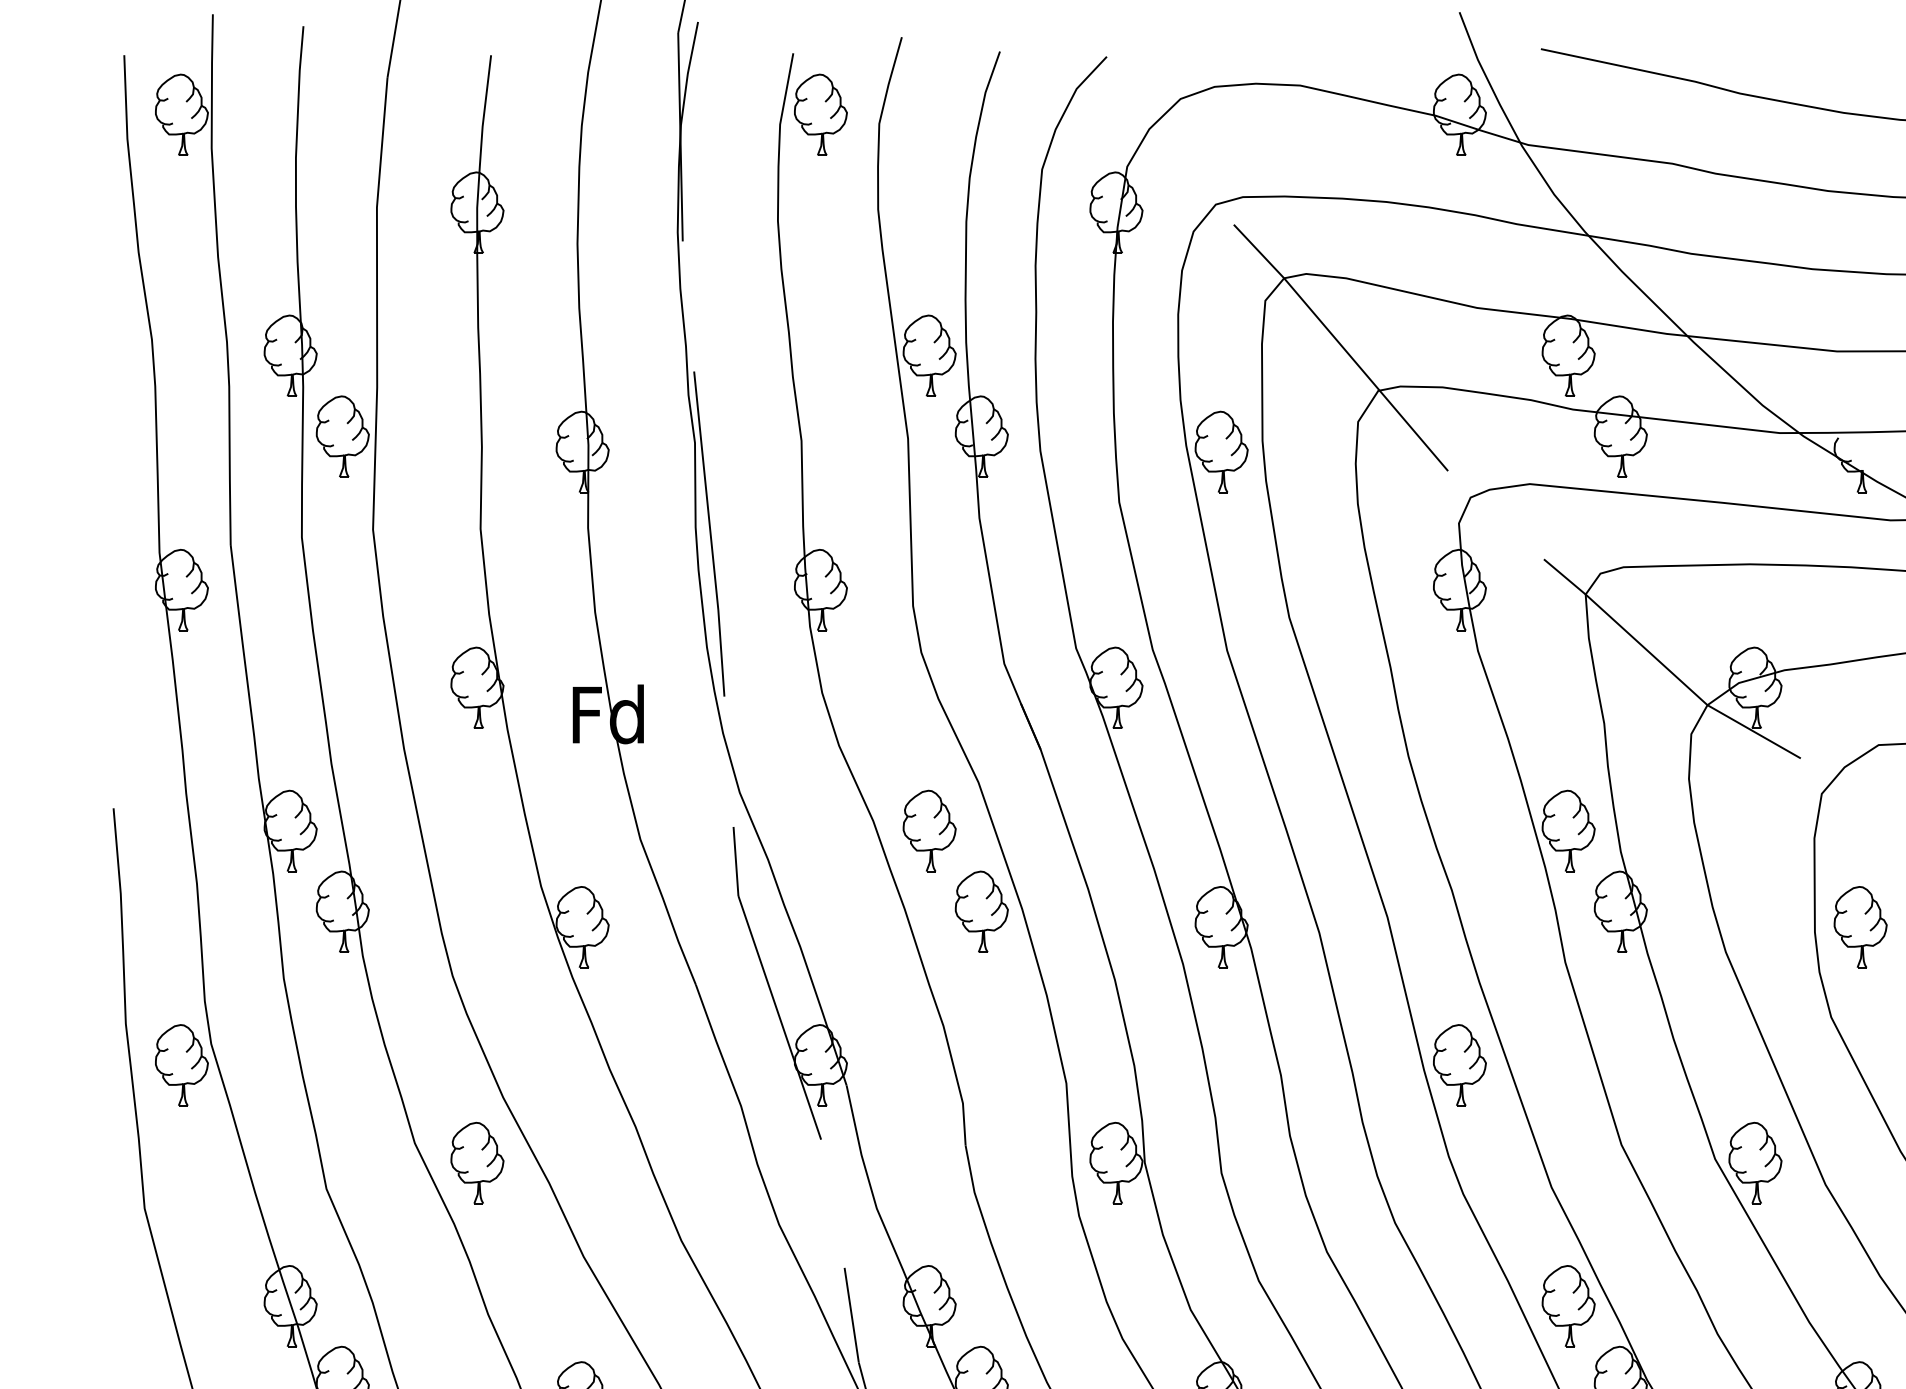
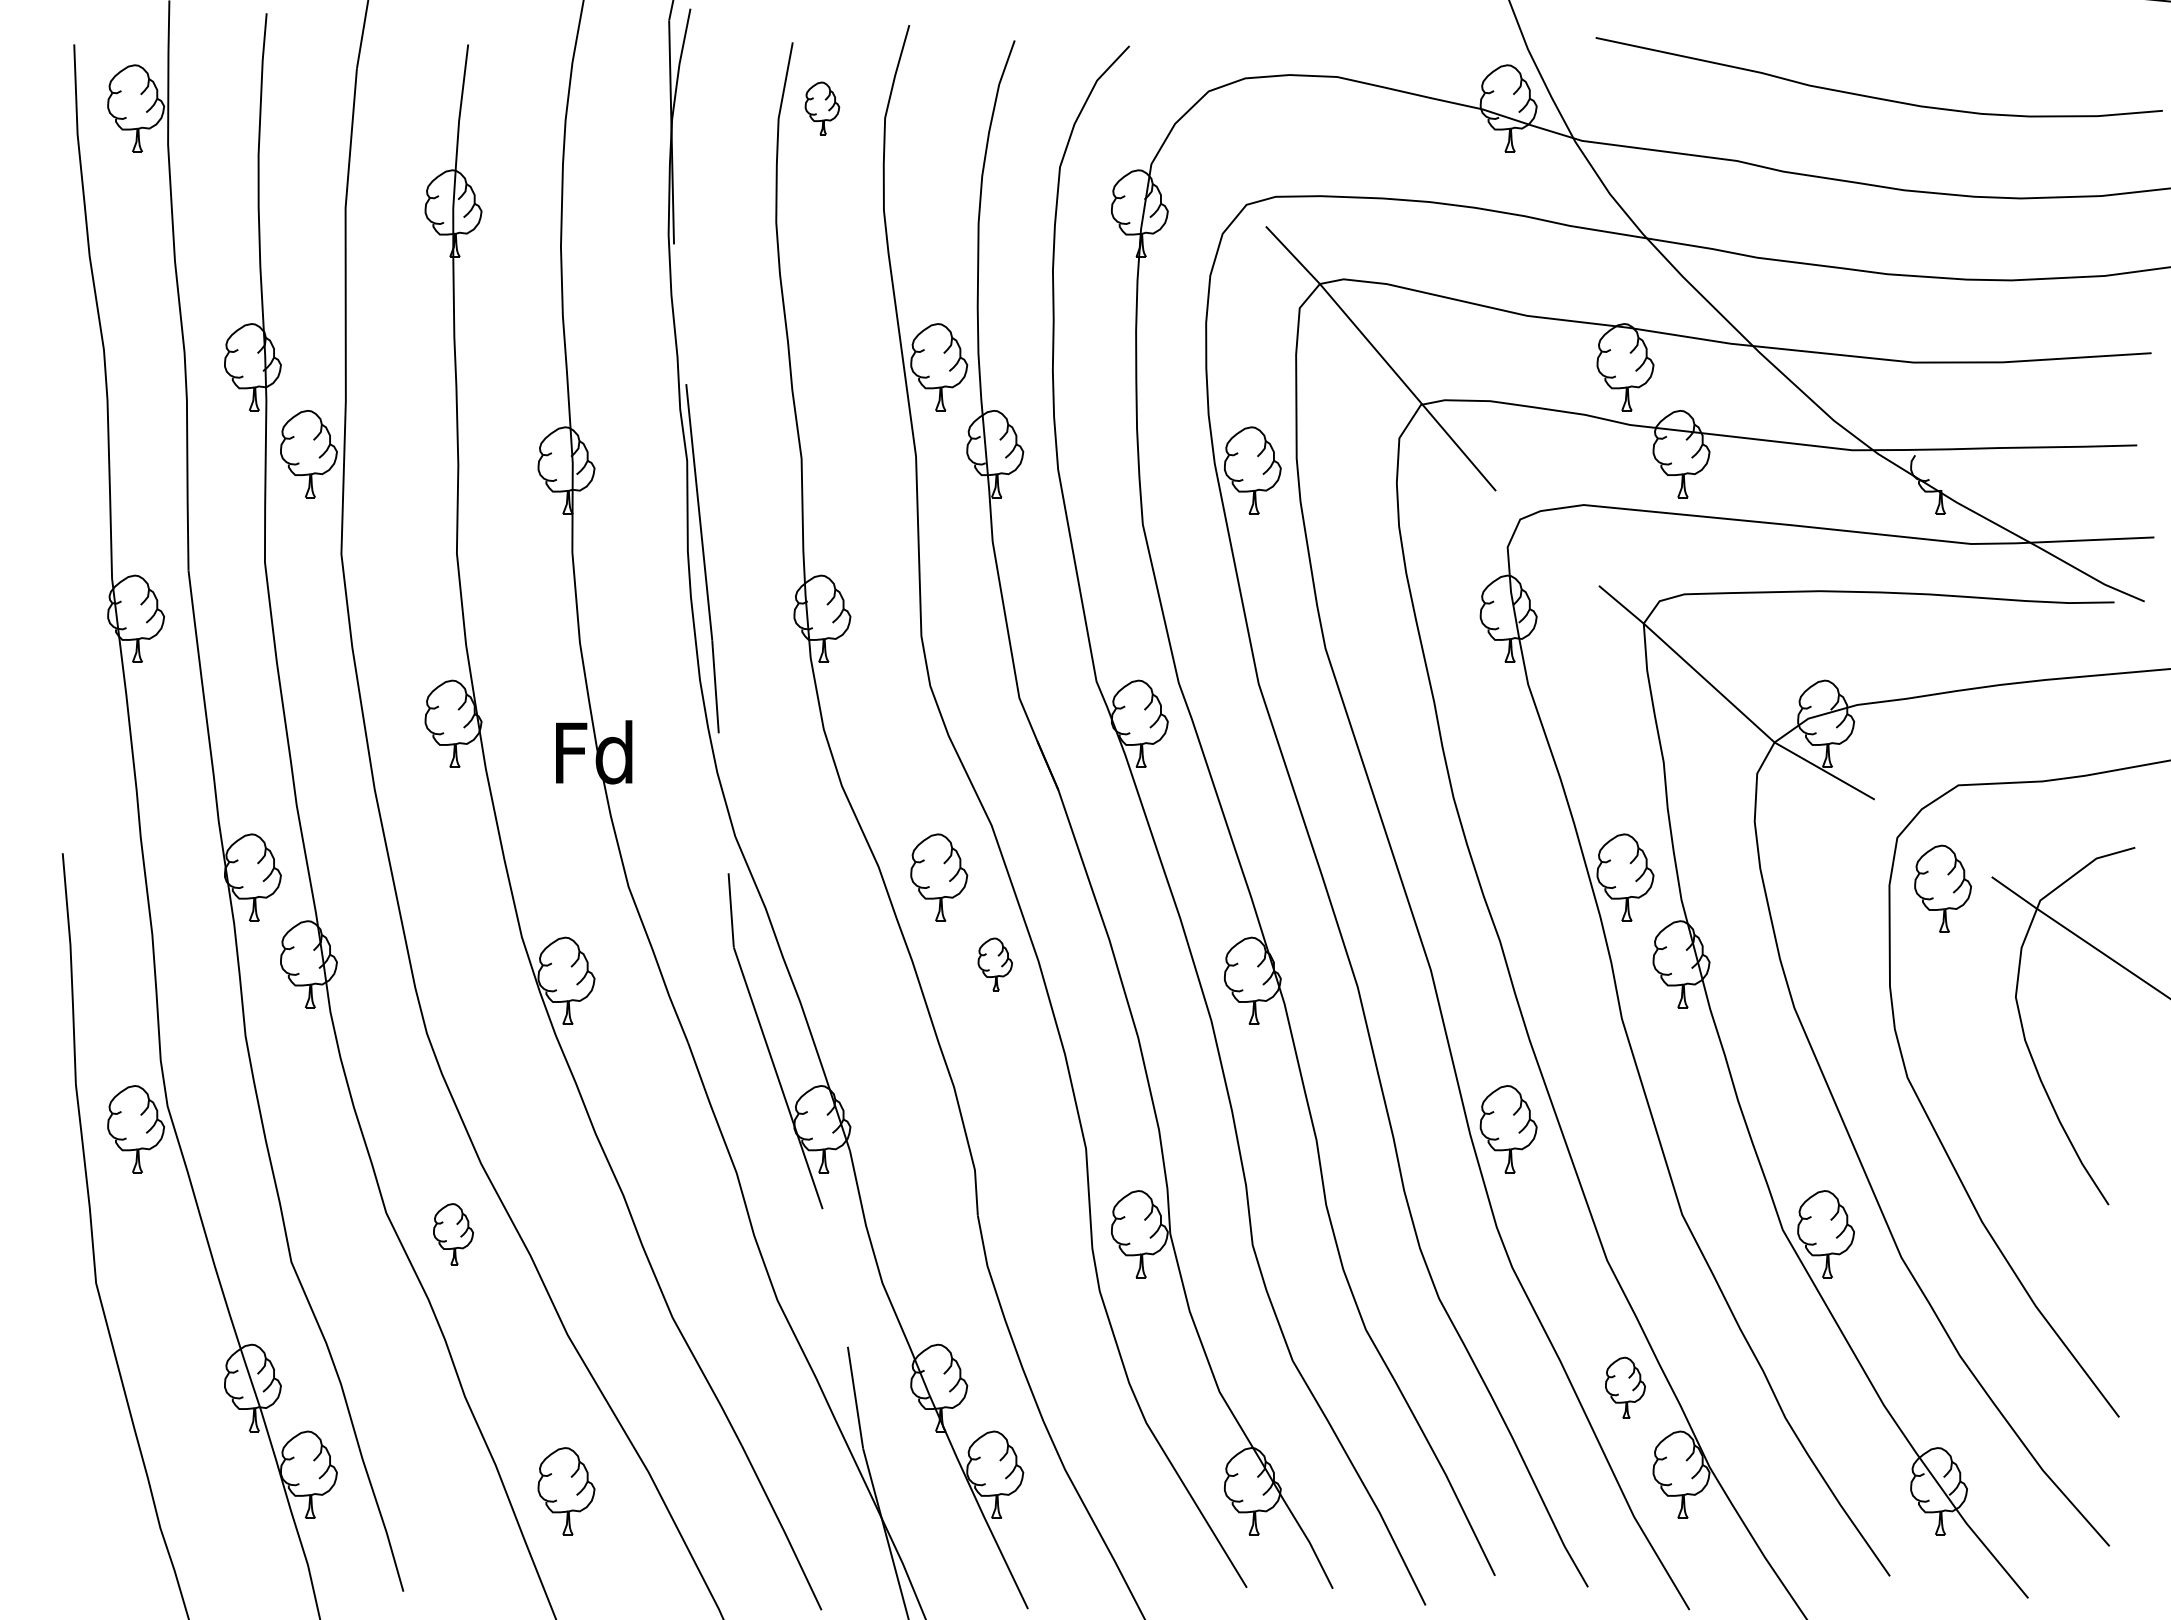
part: (820, 114) -> (822, 108), size x0.6
part: (982, 911) -> (995, 964), size x0.6
part: (1860, 926) -> (1942, 888), moved
part: (477, 1163) -> (453, 1234), size x0.7
part: (1568, 1305) -> (1625, 1387), size x0.7

